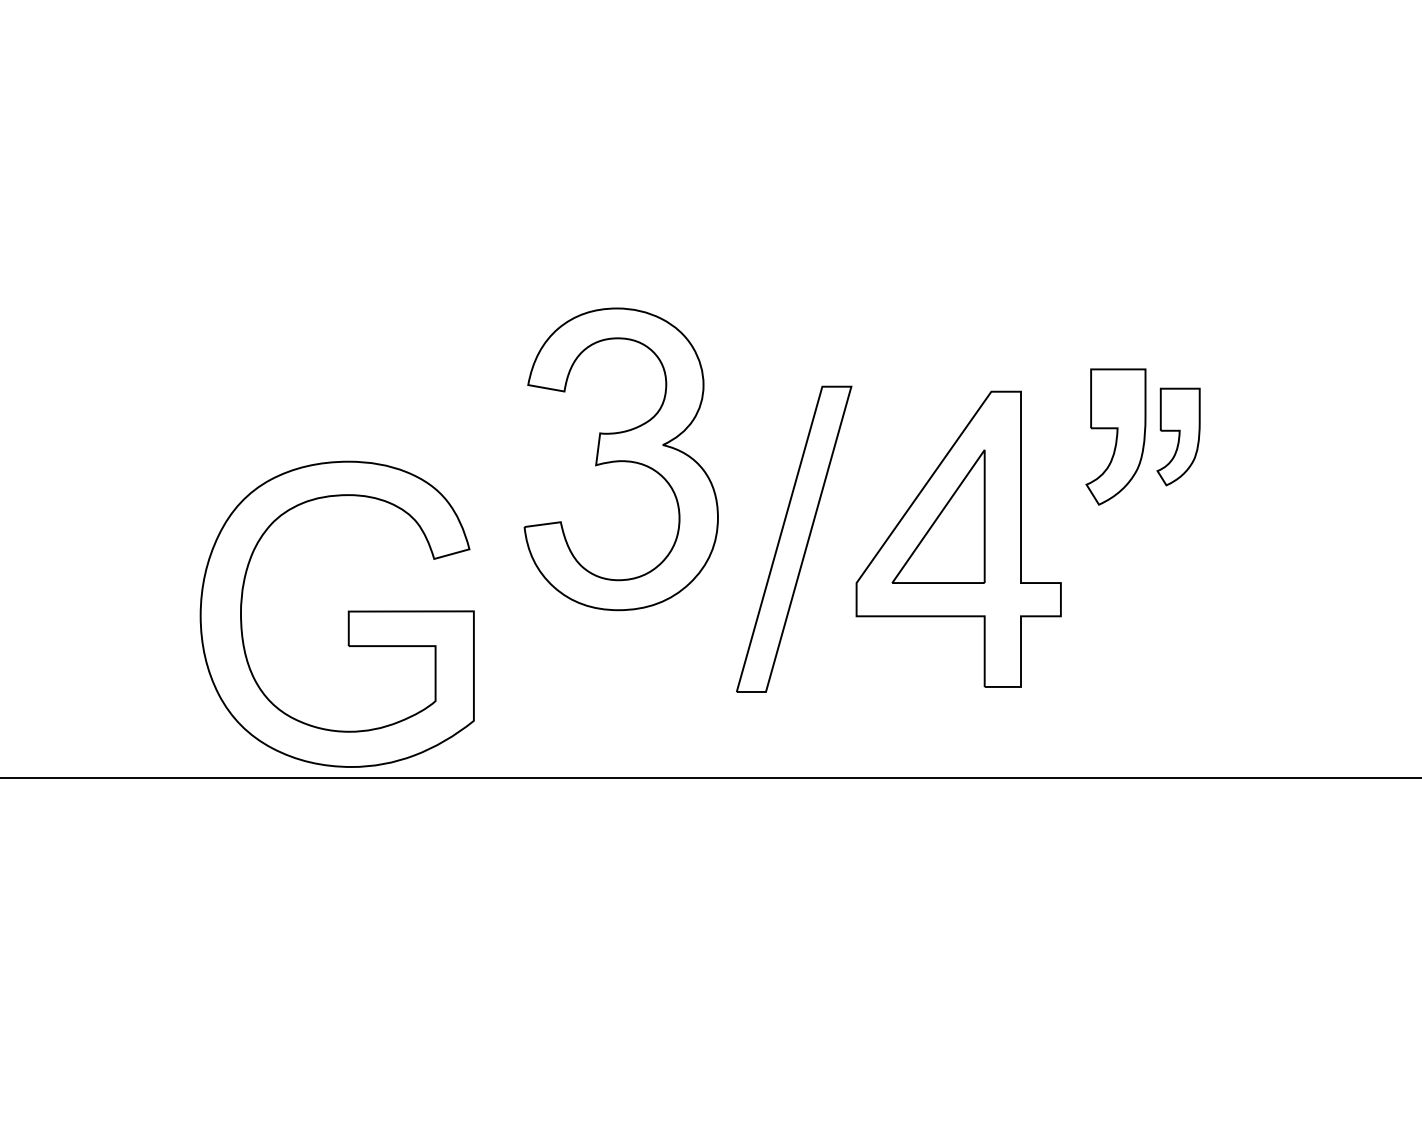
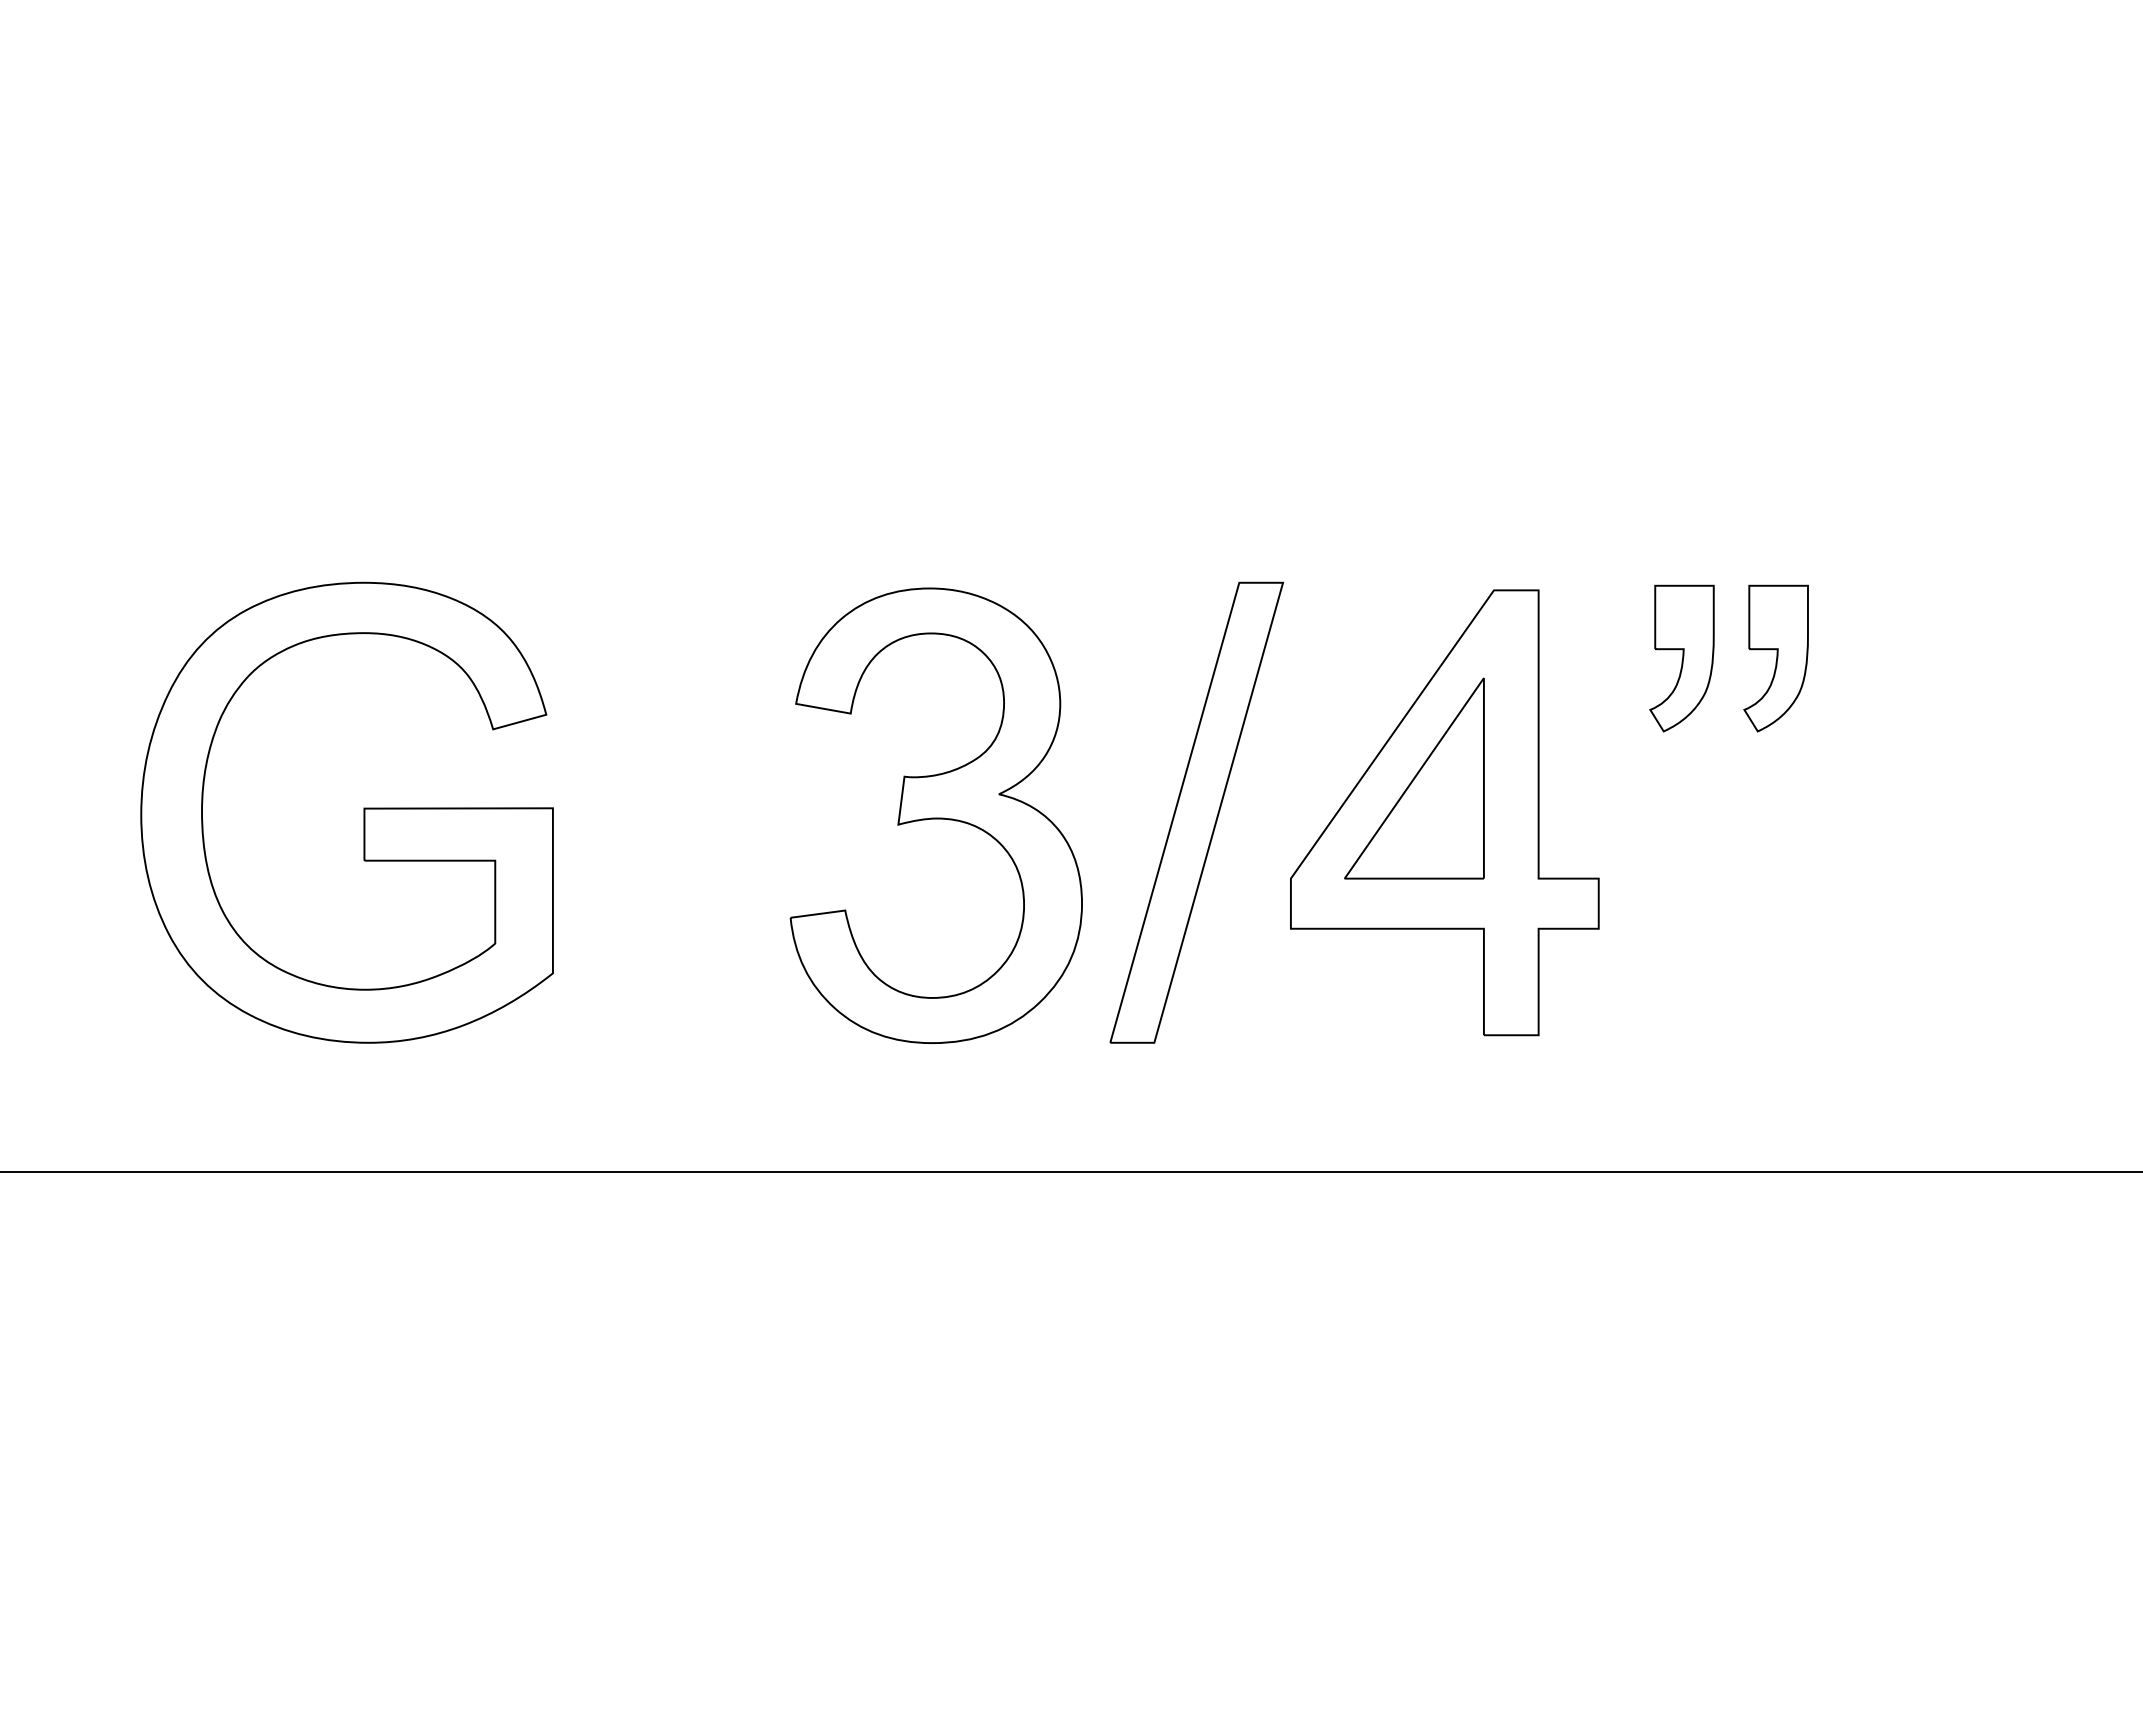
part: (1116, 436) -> (1682, 657), size x0.71
part: (620, 459) -> (935, 816), moved
part: (347, 613) -> (362, 811), moved

